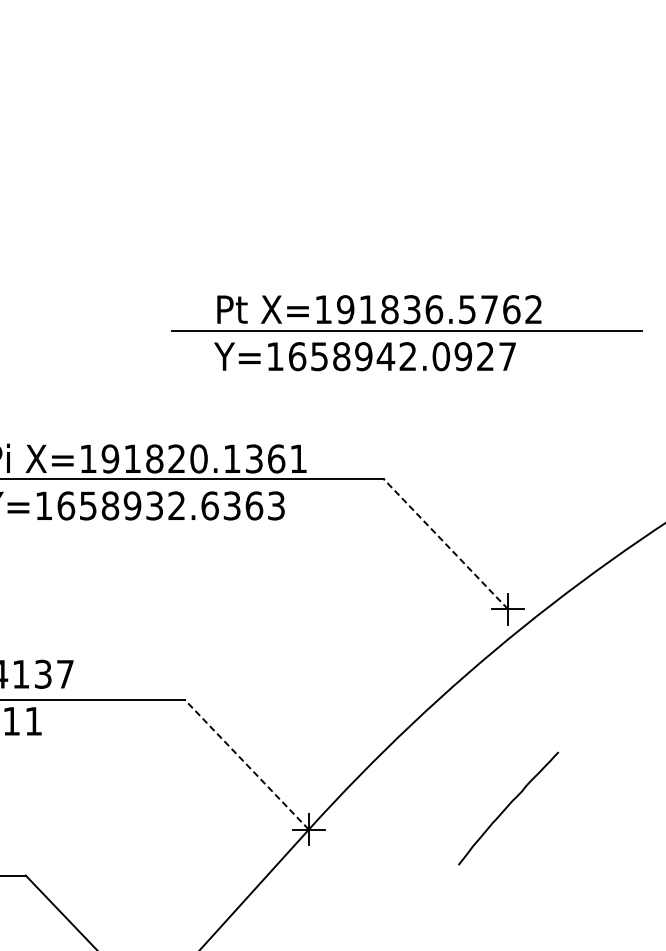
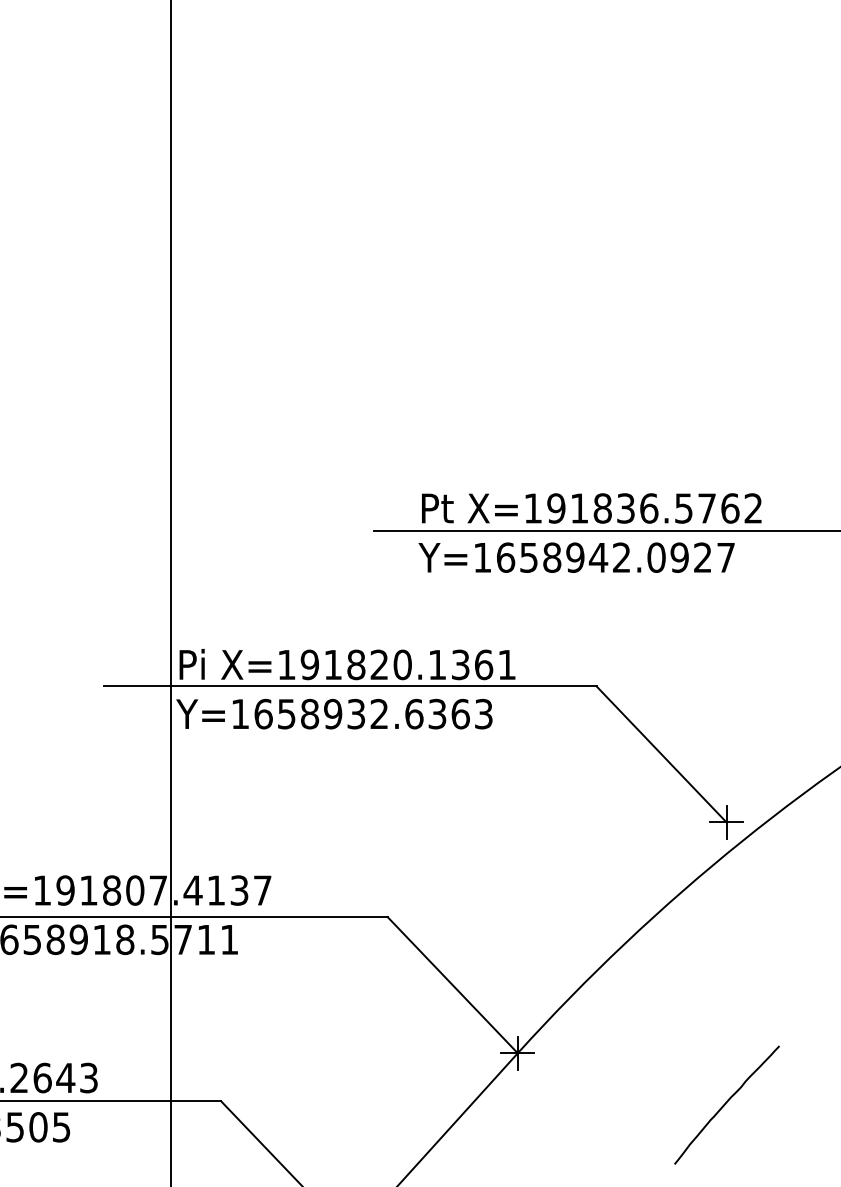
line: (446, 544) -> (661, 754), dashed -> solid
line: (246, 764) -> (452, 984), dashed -> solid
curve: (508, 807) -> (726, 1104), moved

